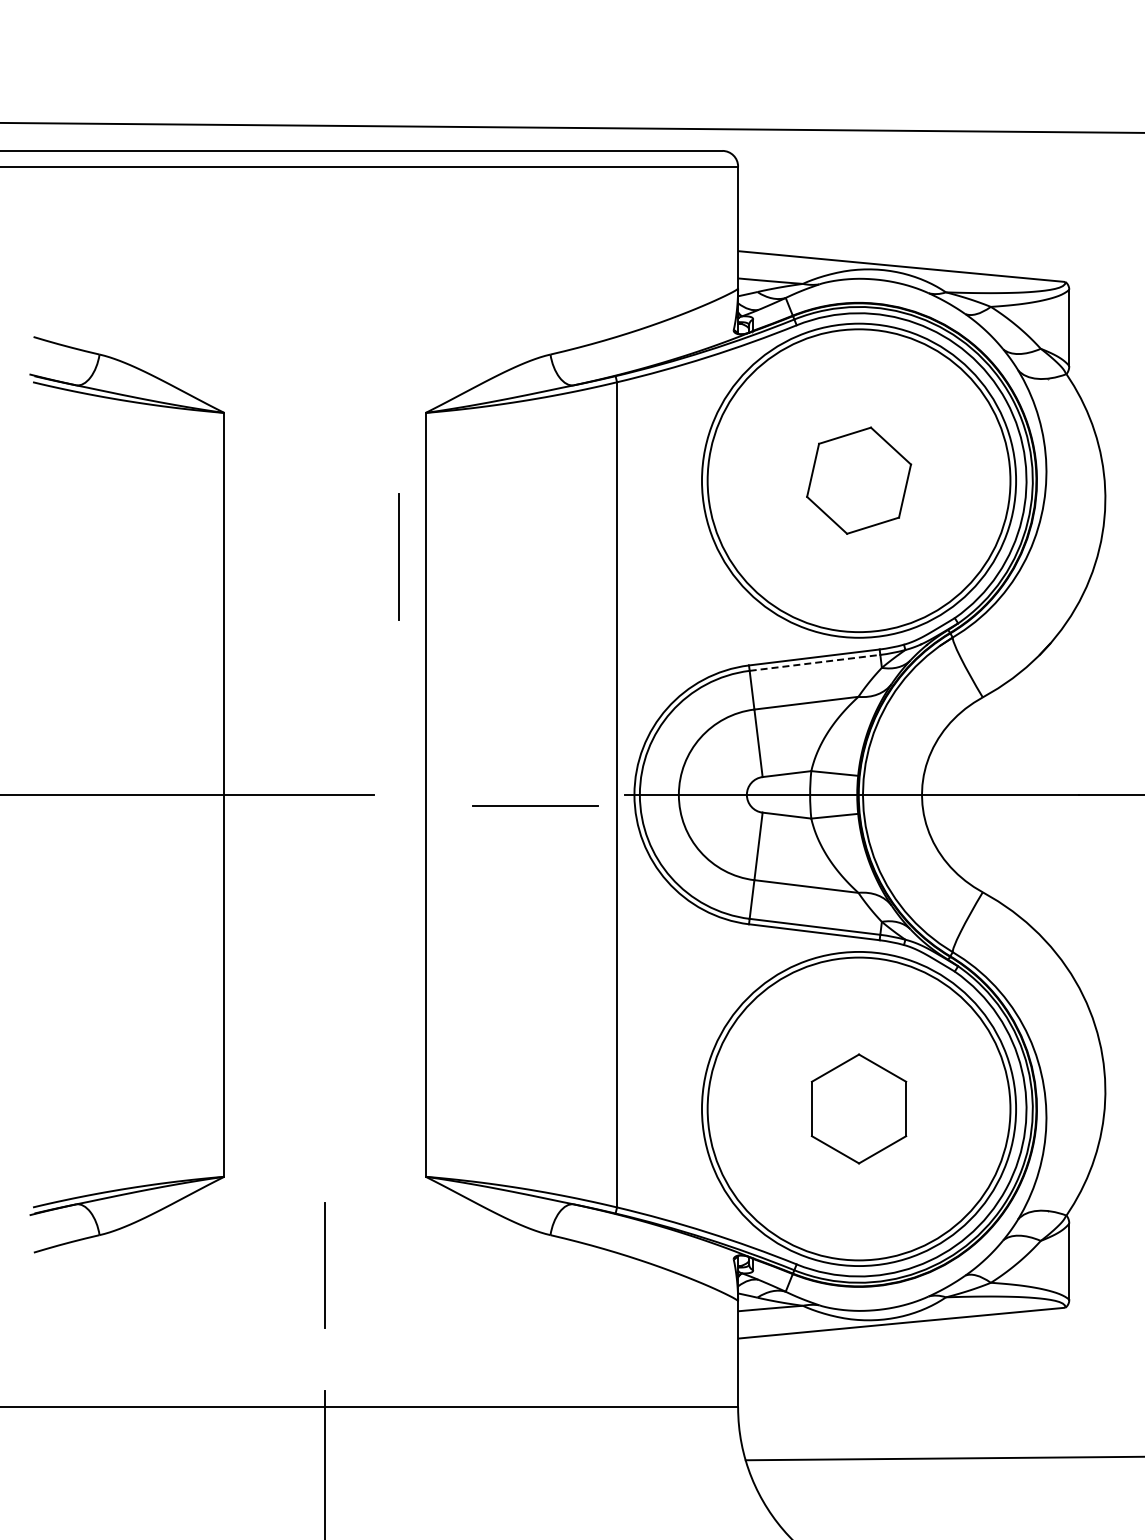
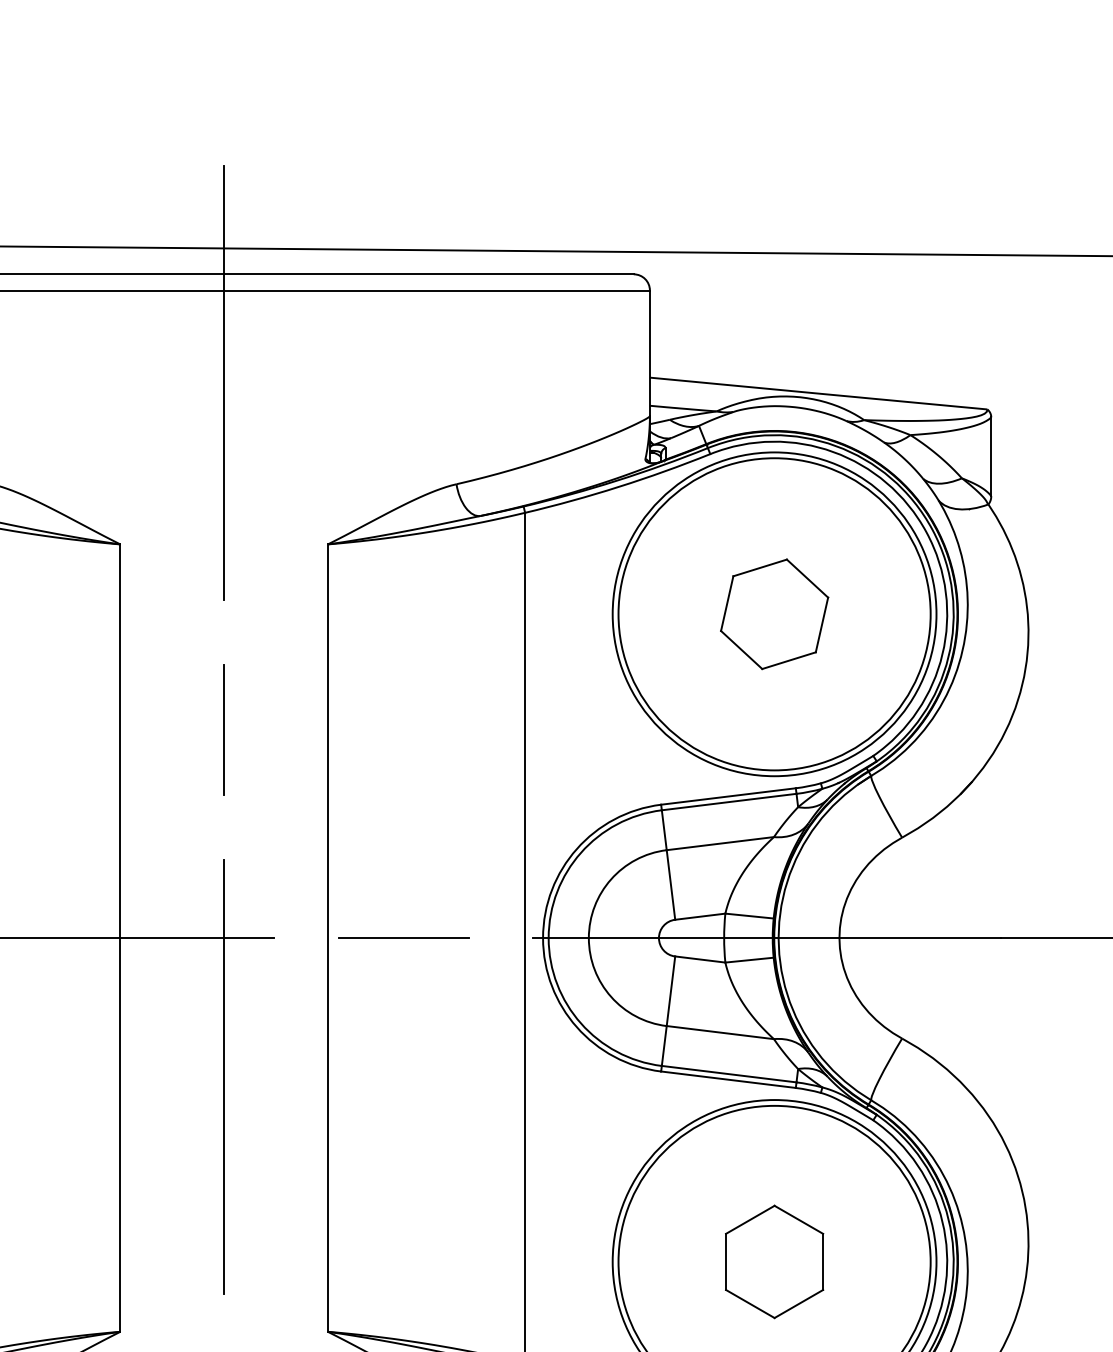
line: (325, 256) -> (224, 383), added
line: (398, 556) -> (223, 729), moved
line: (815, 662) -> (729, 801), dashed -> solid
line: (535, 805) -> (403, 937), moved
line: (325, 928) -> (224, 1075), added

